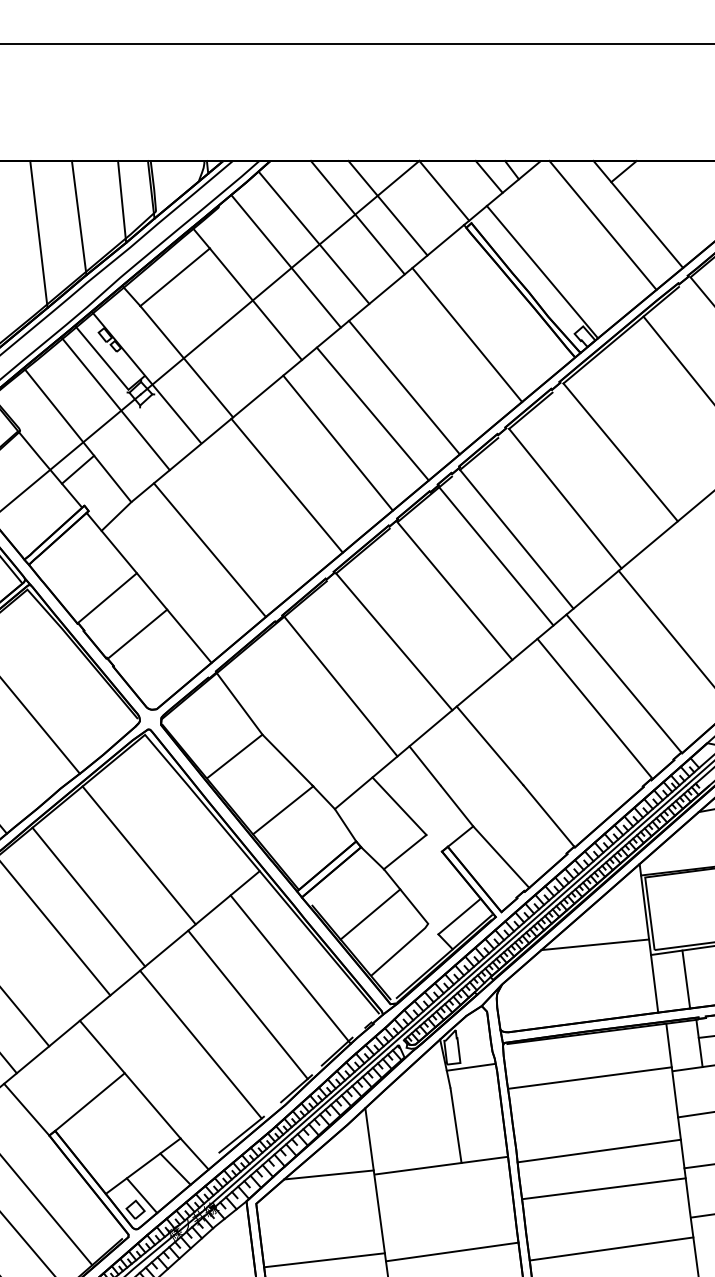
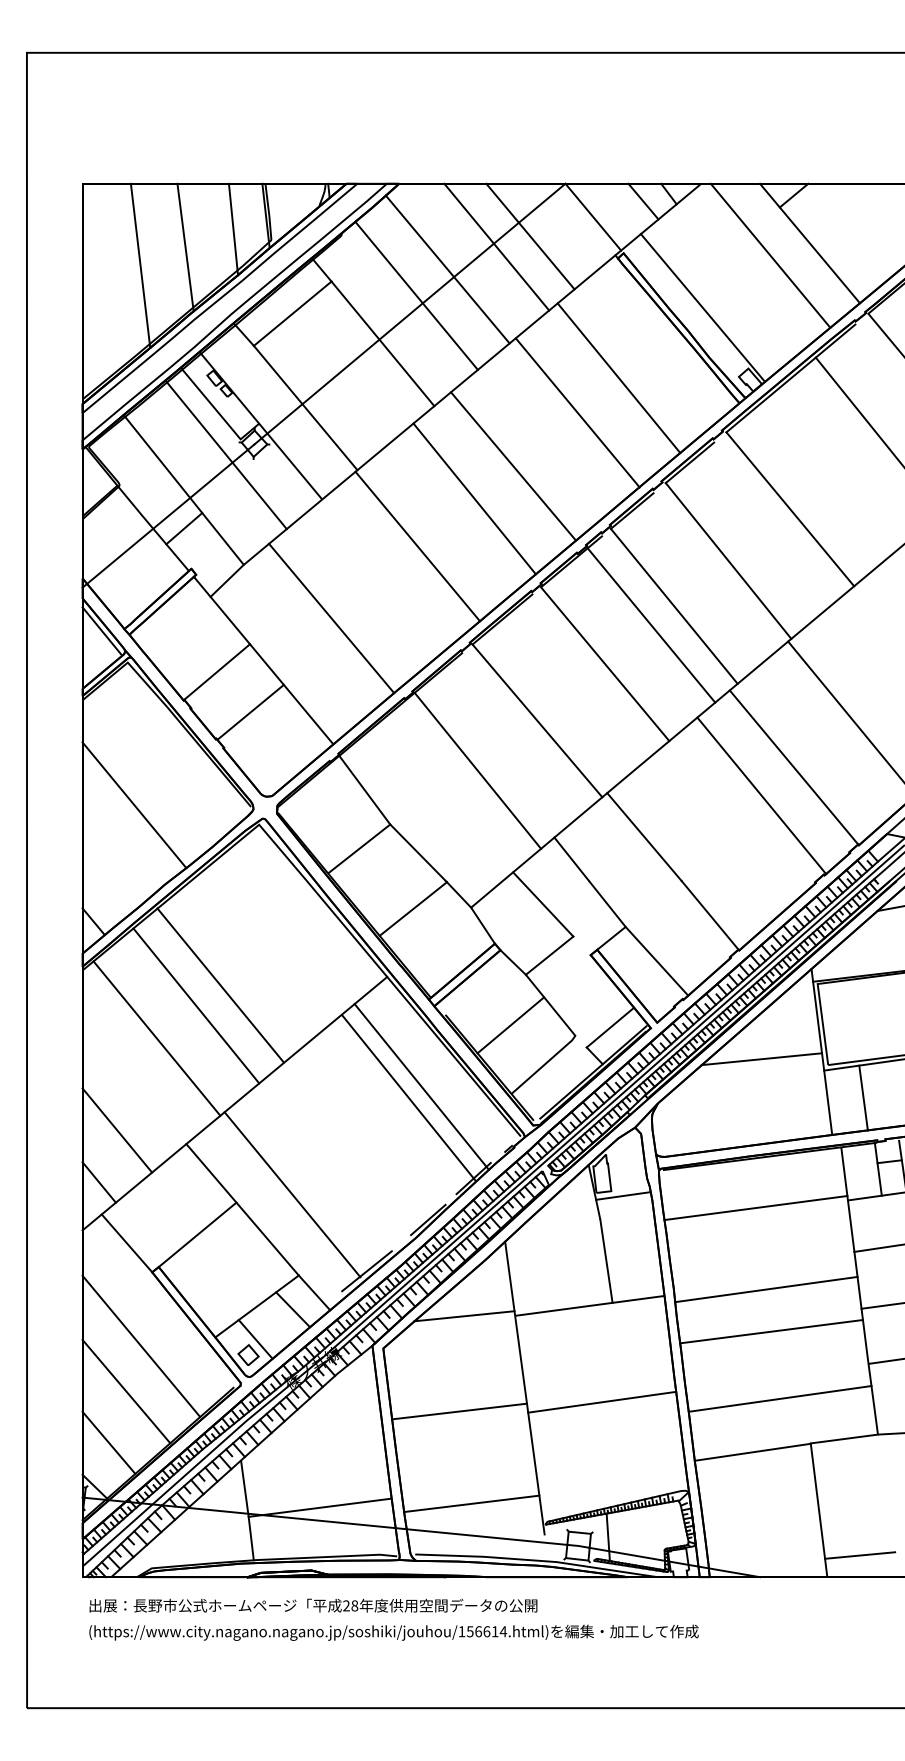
line: (404, 387) -> (577, 412), moved
line: (139, 855) -> (220, 985), moved
line: (247, 1005) -> (408, 1098), moved
line: (200, 1044) -> (292, 1194), moved

